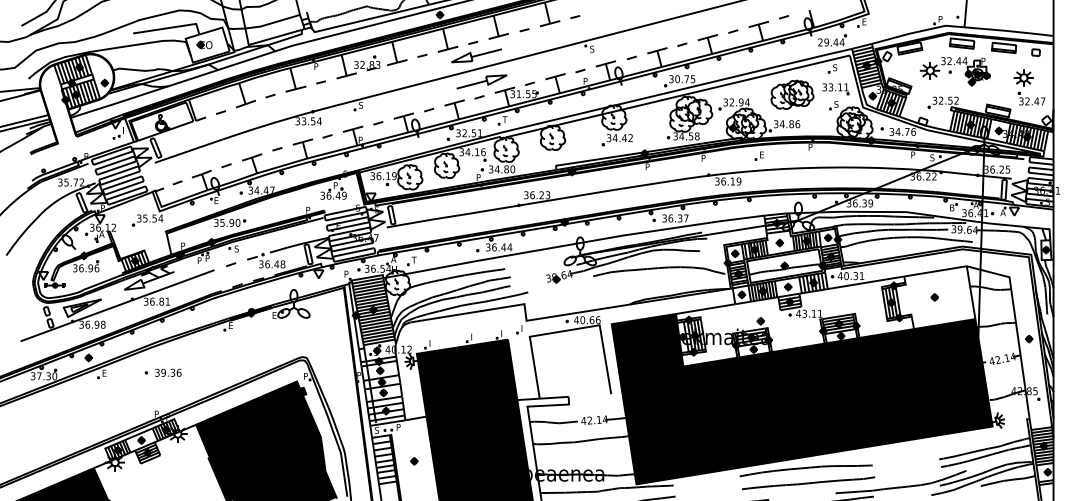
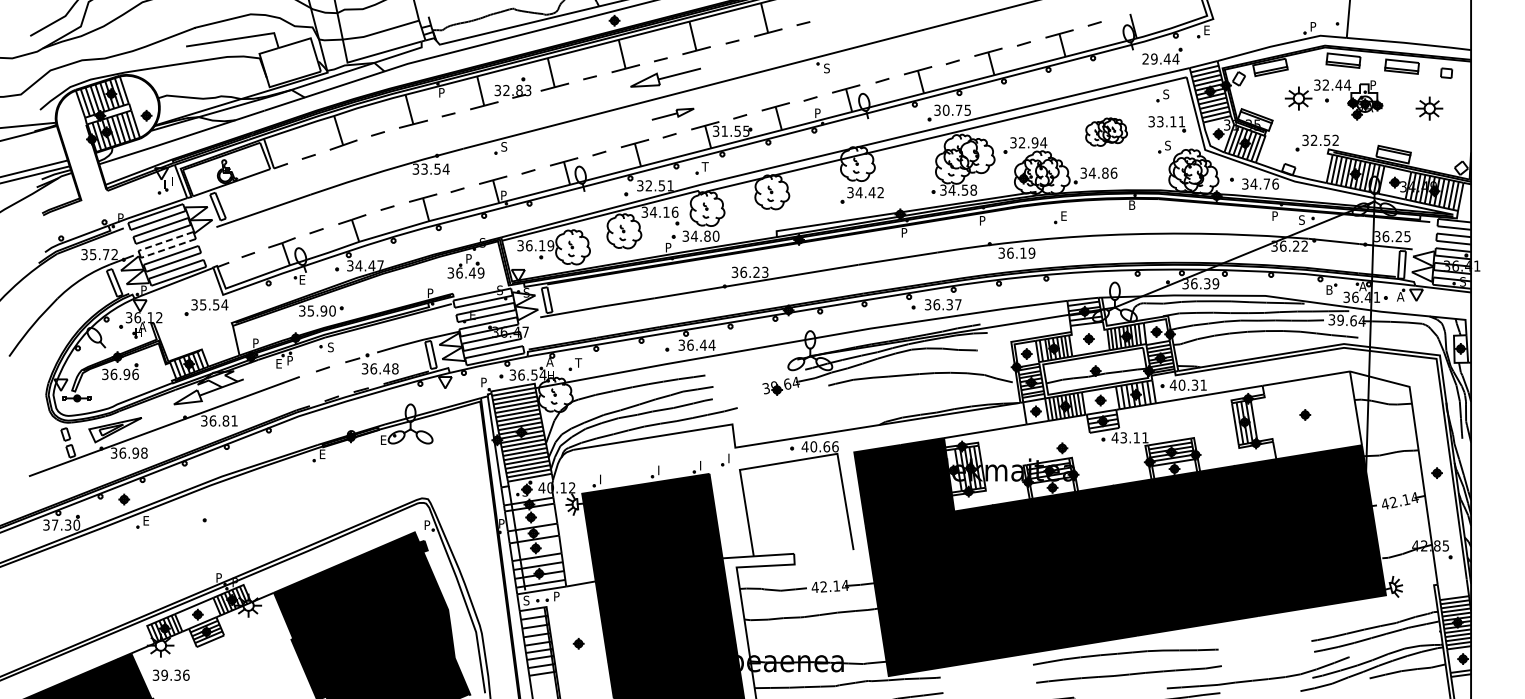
part: (204, 44) -> (285, 62), removed
part: (481, 82) -> (672, 114), size x0.6
part: (792, 94) -> (1106, 131), size x0.7
part: (1031, 98) -> (1440, 137), removed
text: (811, 146) -> (1132, 204), P -> B
line: (118, 173) -> (165, 241), solid -> dashed
line: (120, 178) -> (168, 248), solid -> dashed
text: (200, 260) -> (279, 363), P -> E
text: (167, 372) -> (170, 674), moved

